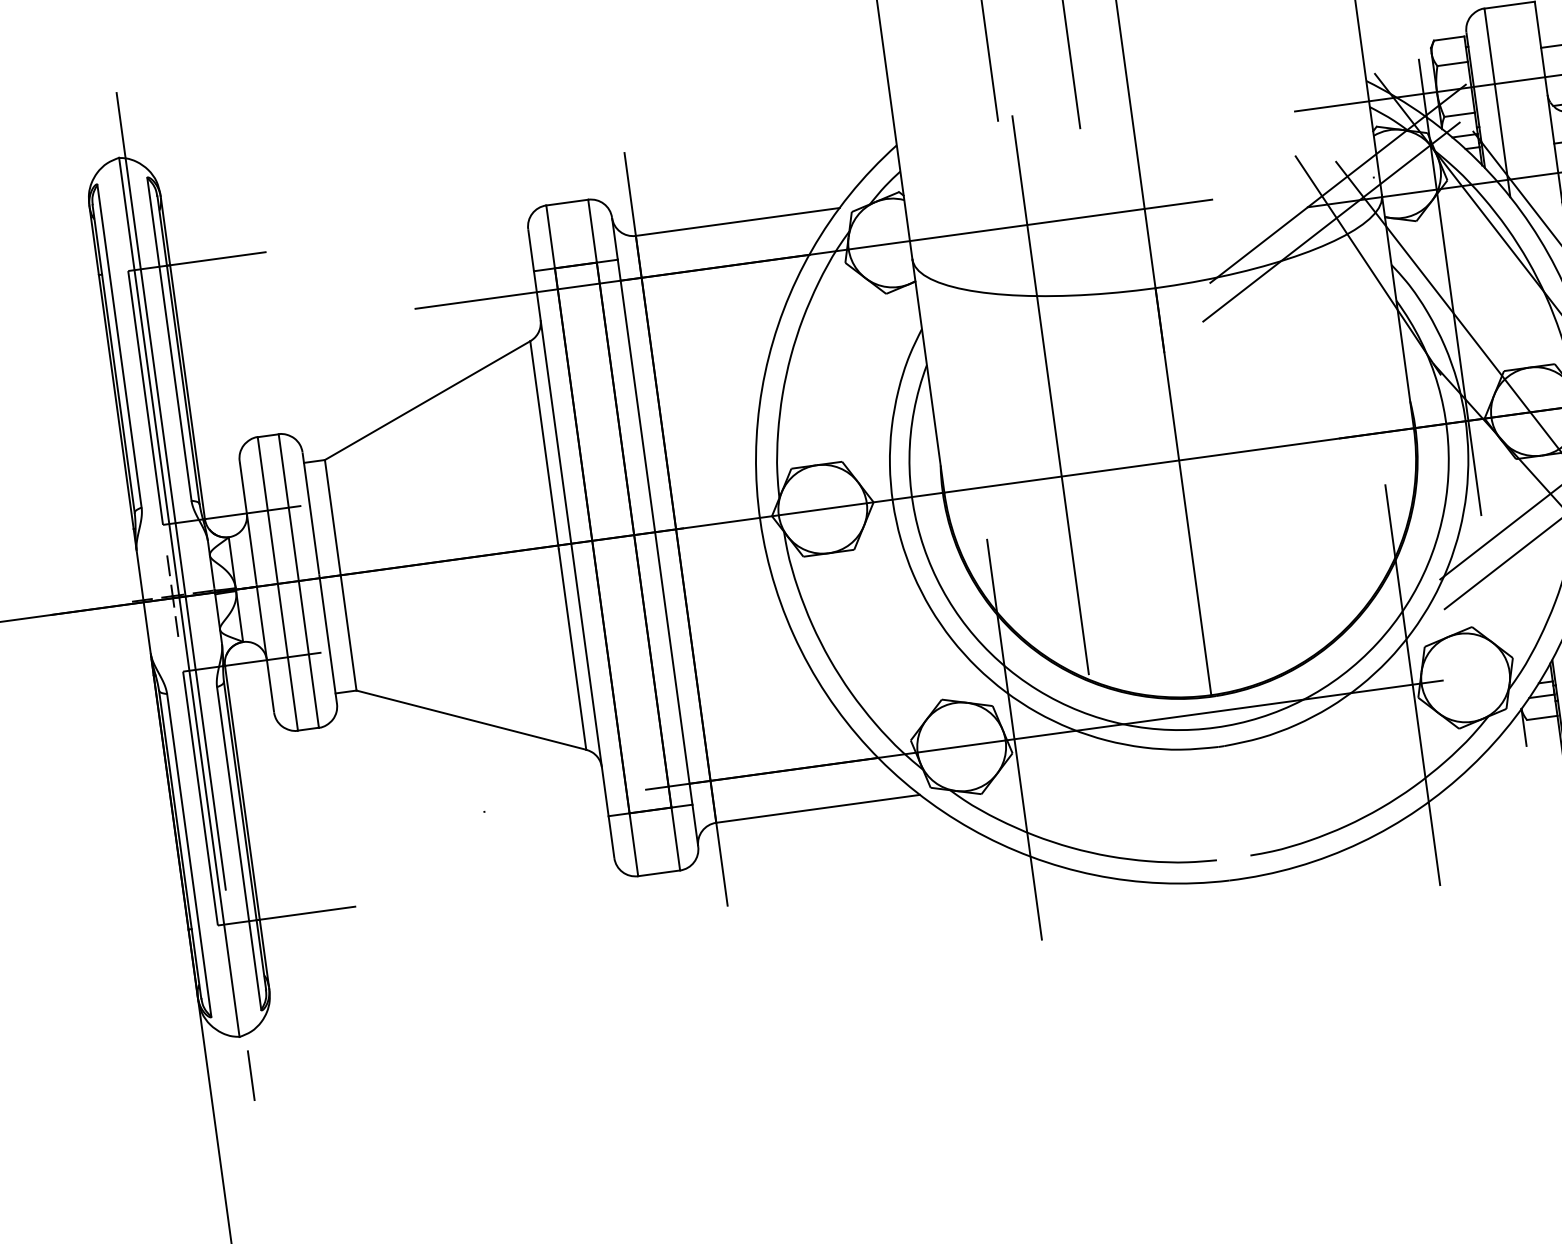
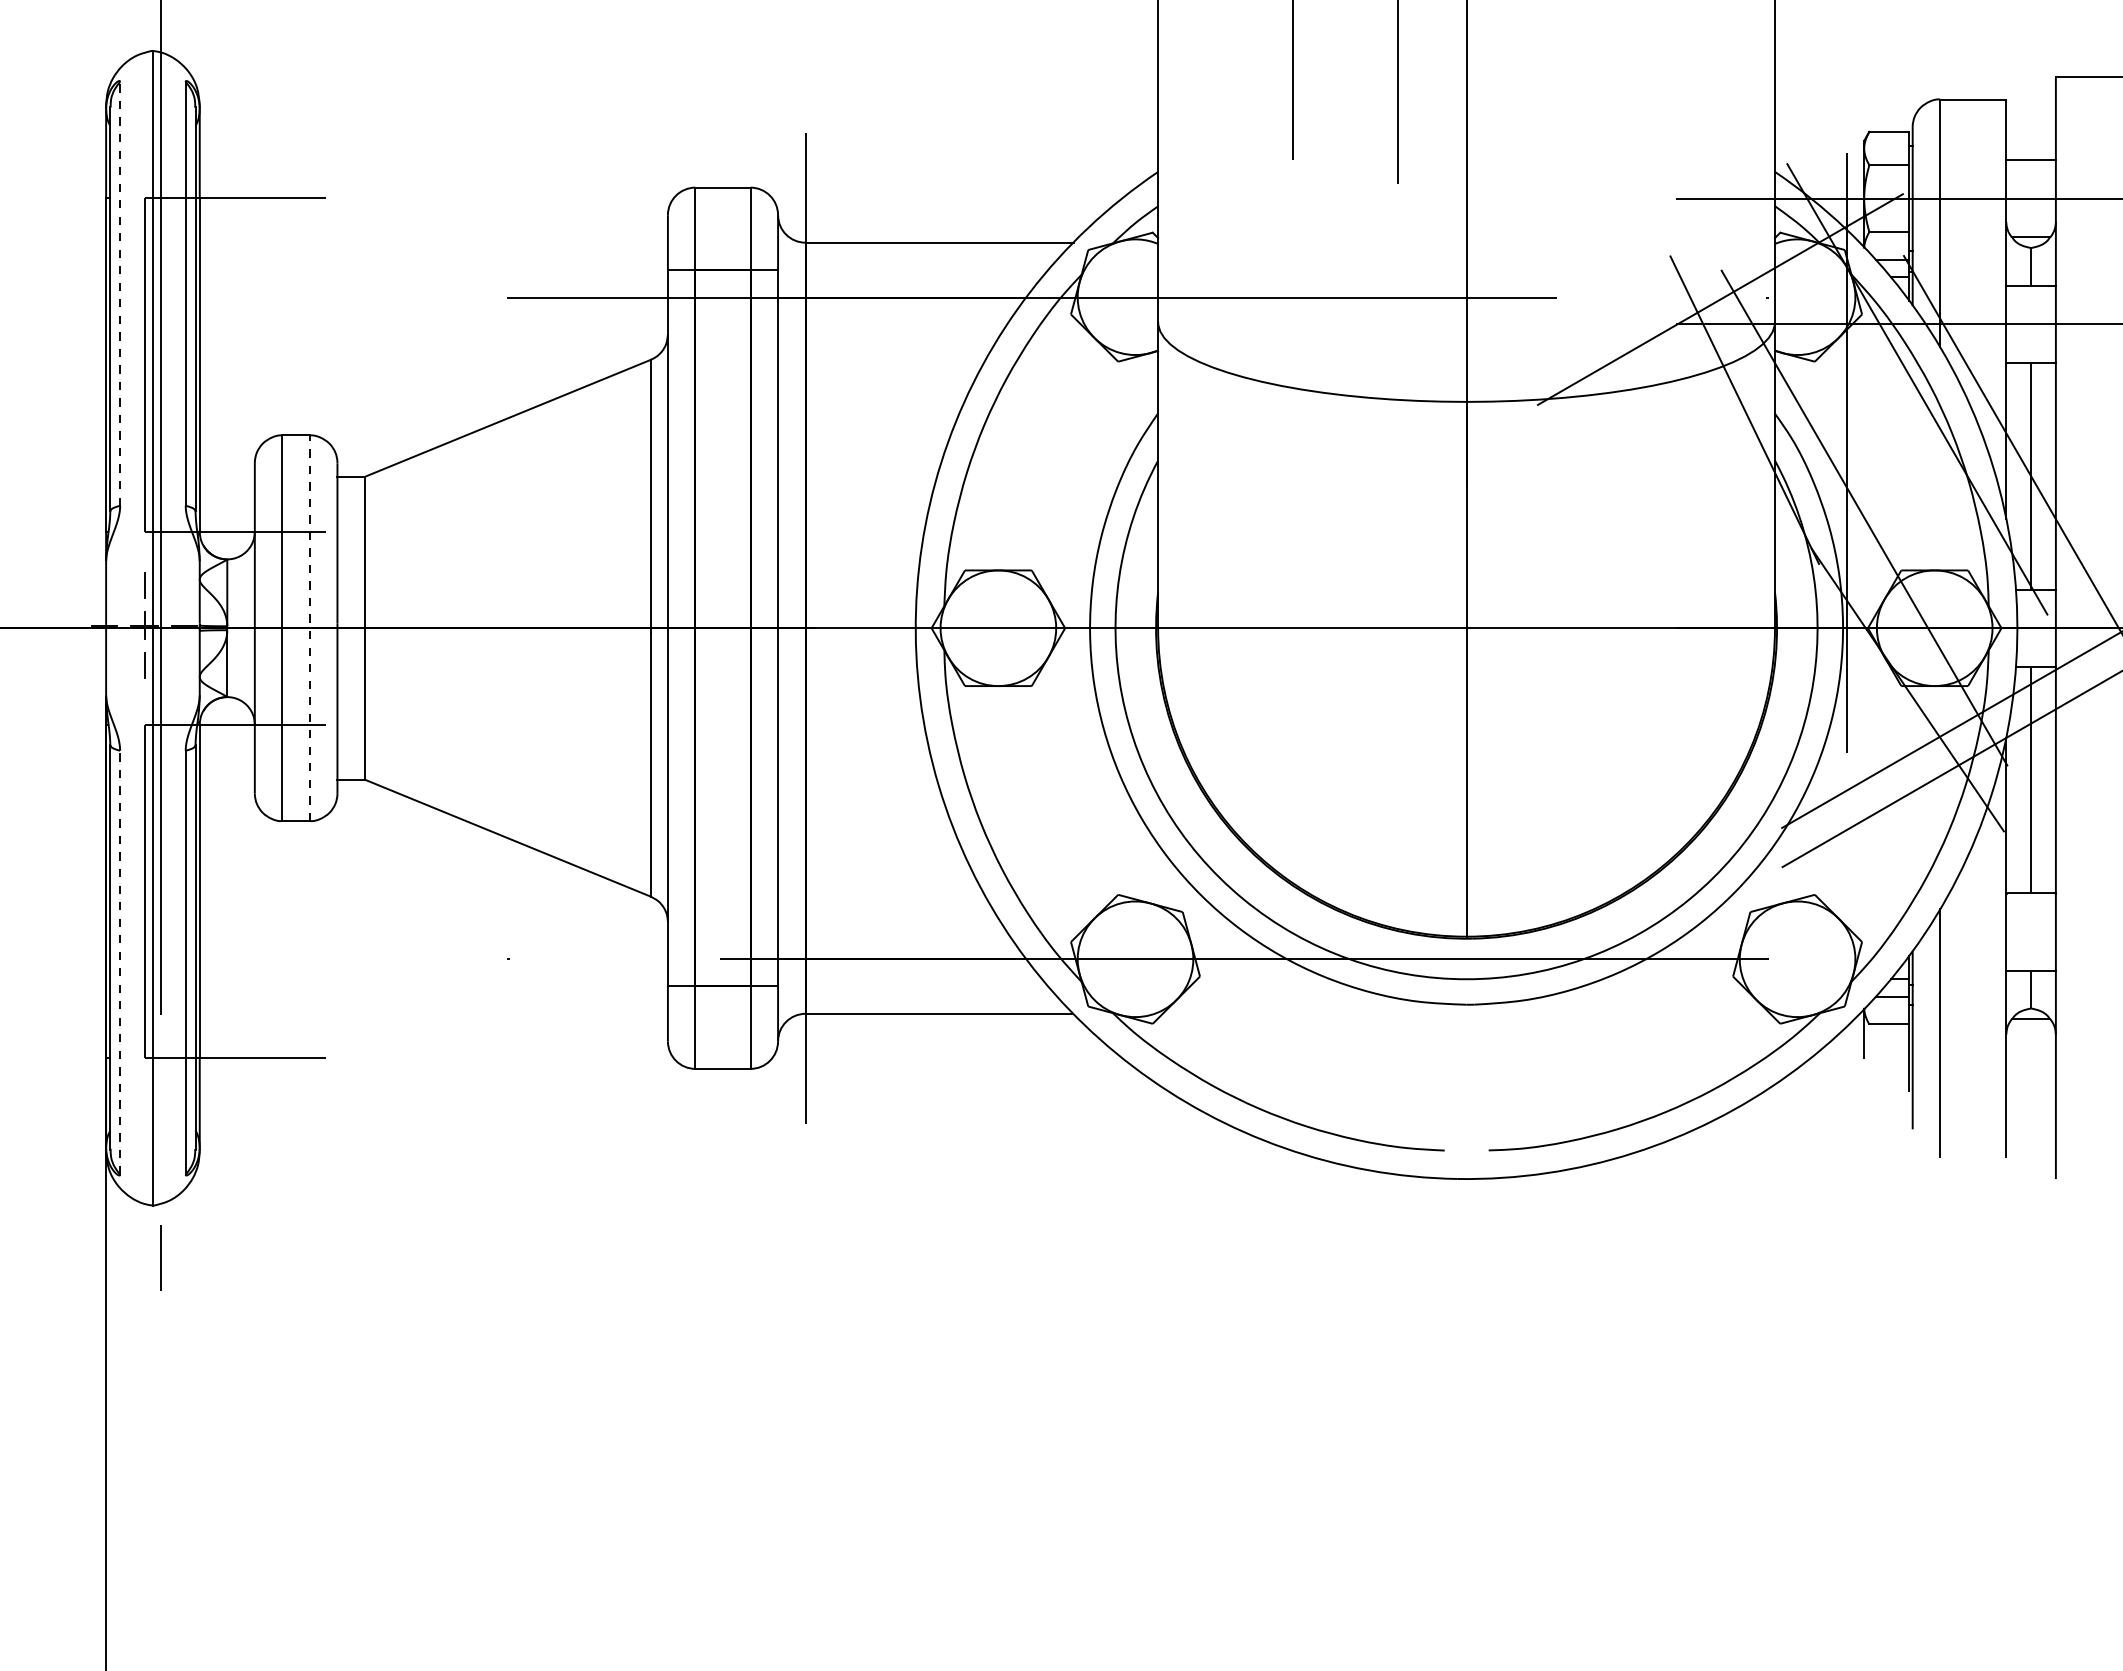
line: (1331, 221) -> (1705, 347), removed
line: (119, 346) -> (120, 293), solid -> dashed
line: (1050, 395) -> (1312, 521), removed
line: (298, 581) -> (309, 628), solid -> dashed
line: (1413, 685) -> (1728, 959), removed
line: (1014, 739) -> (1204, 959), removed
line: (189, 855) -> (120, 962), solid -> dashed

